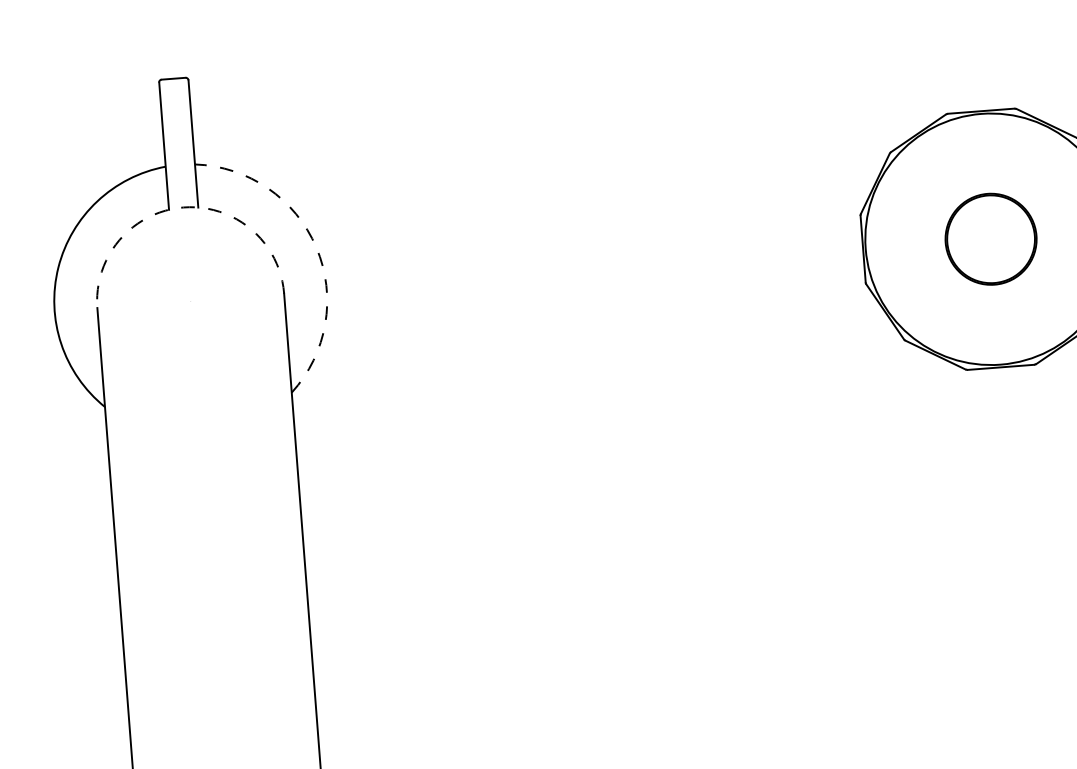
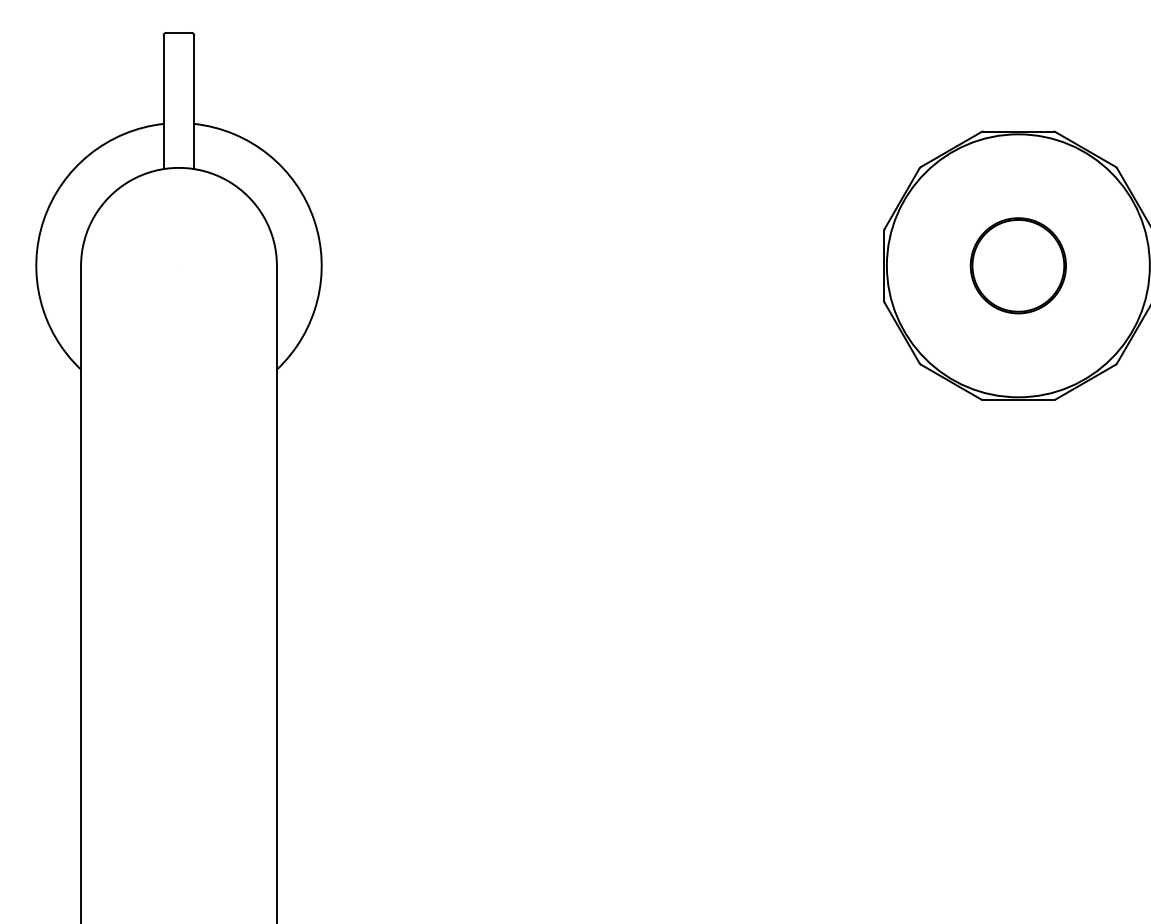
arc: (184, 207) -> (179, 167), dashed -> solid
arc: (316, 247) -> (314, 220), dashed -> solid

